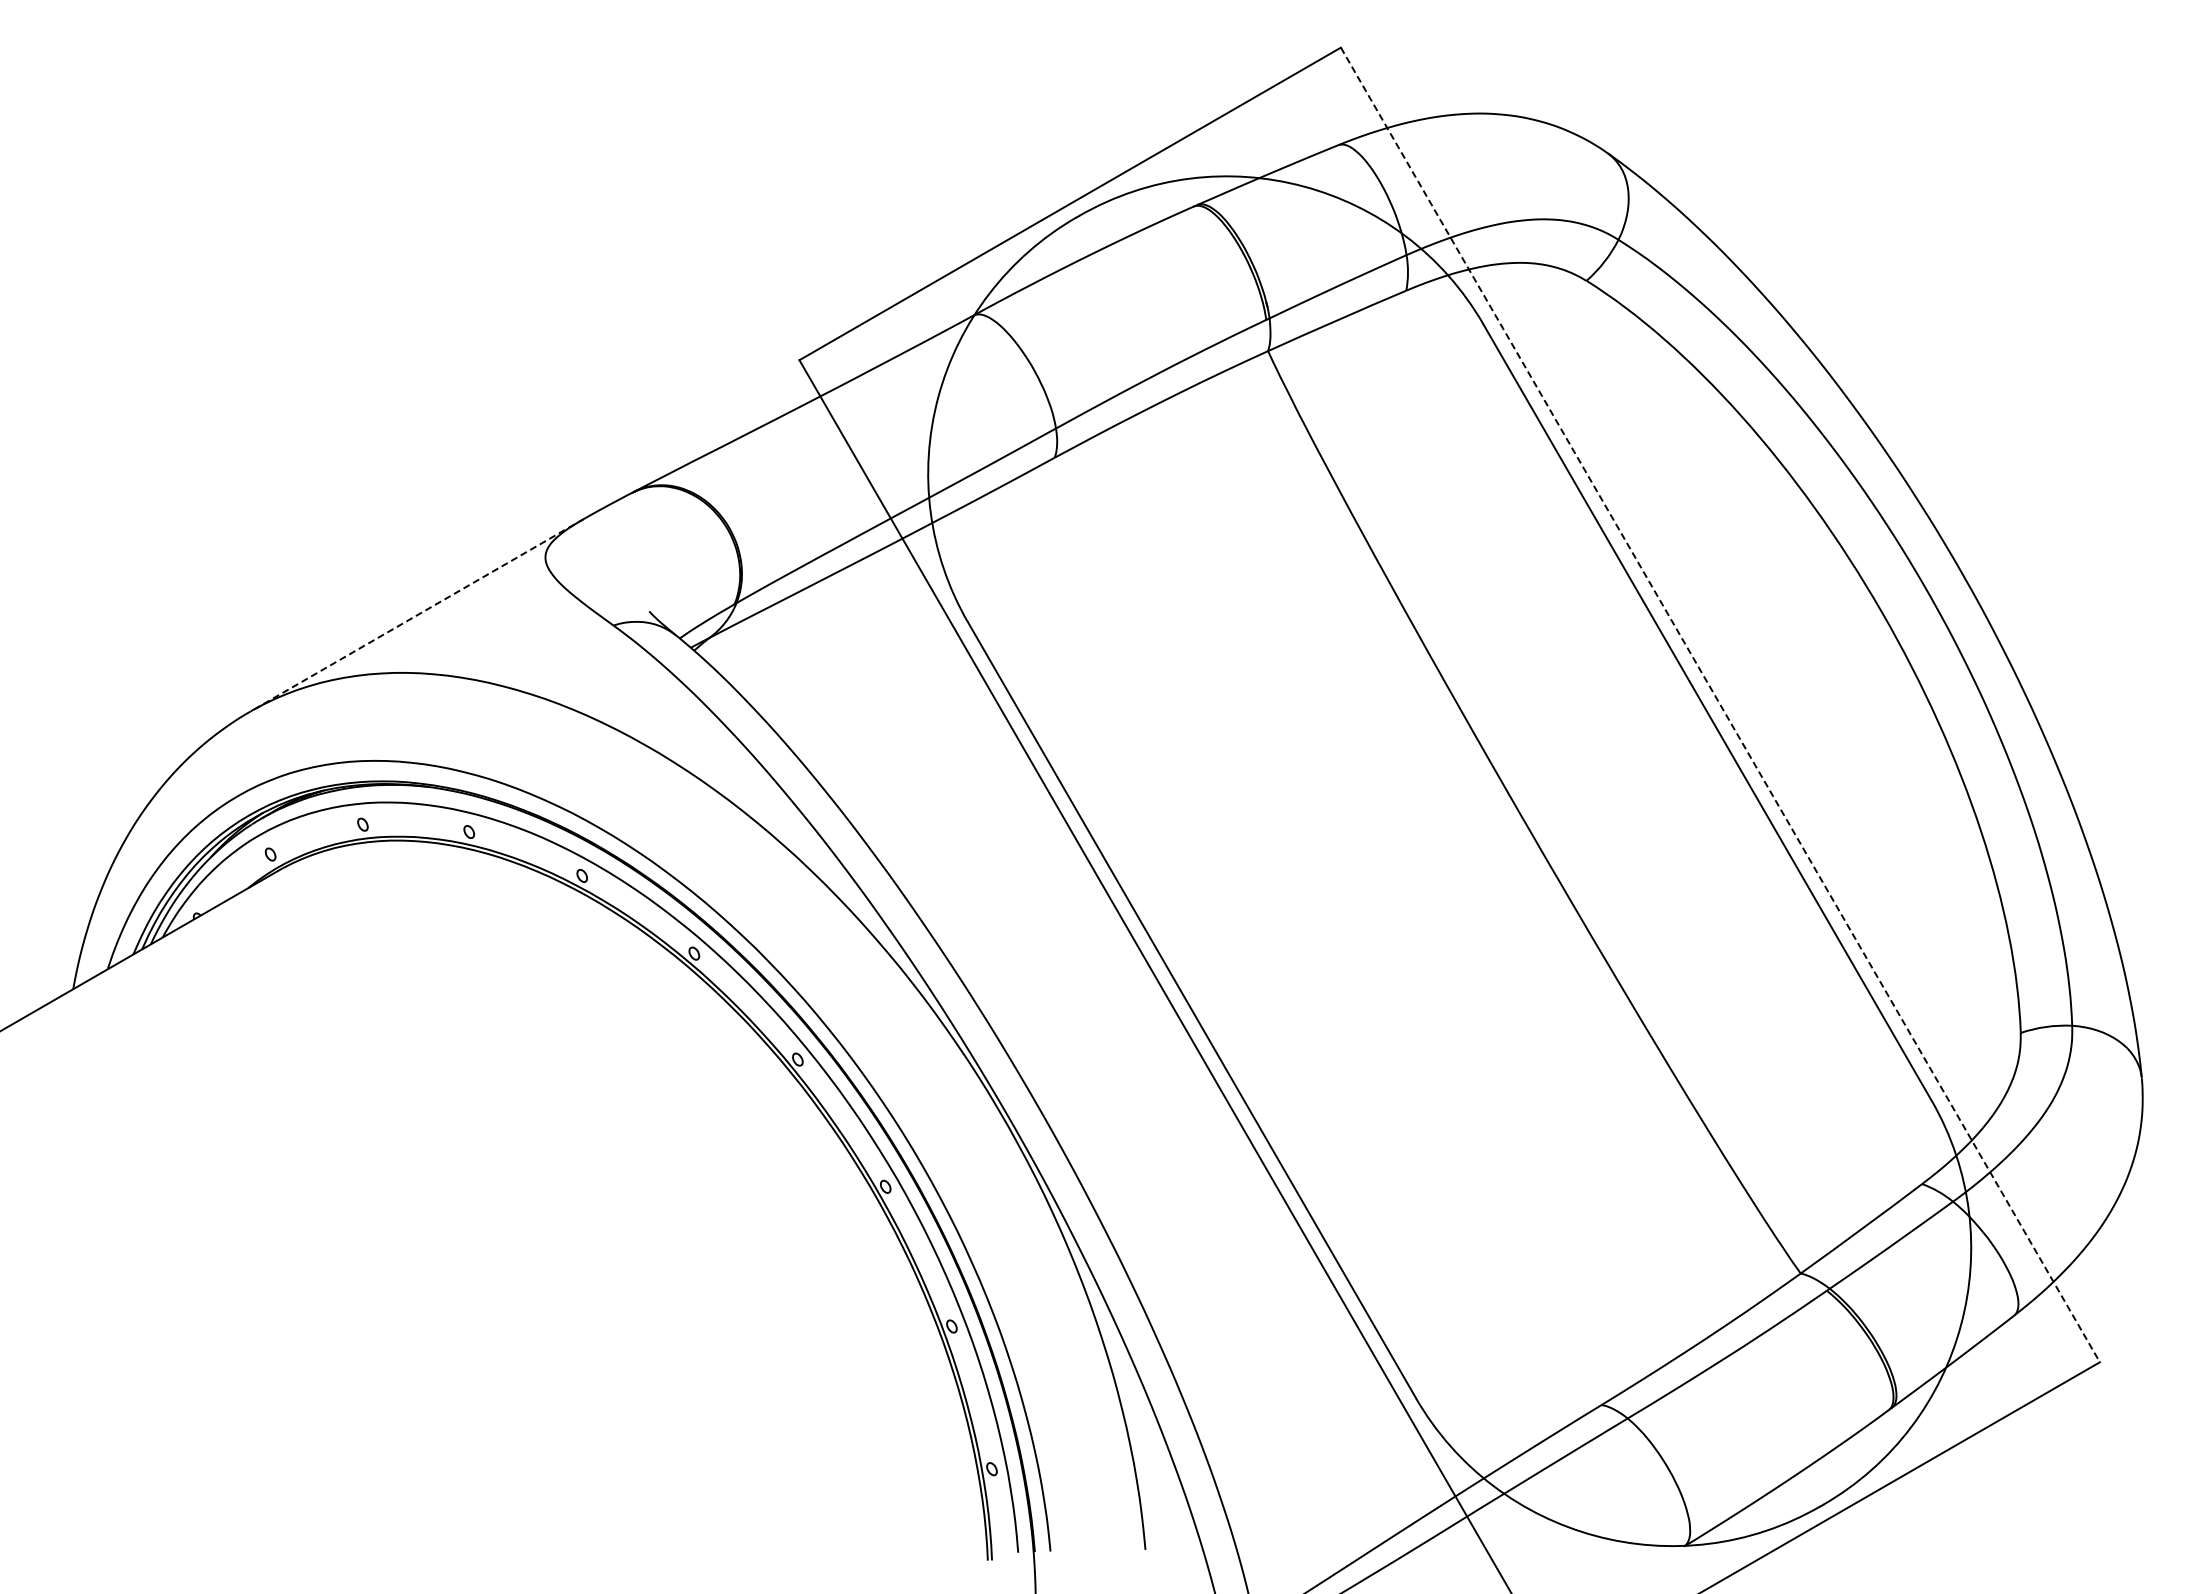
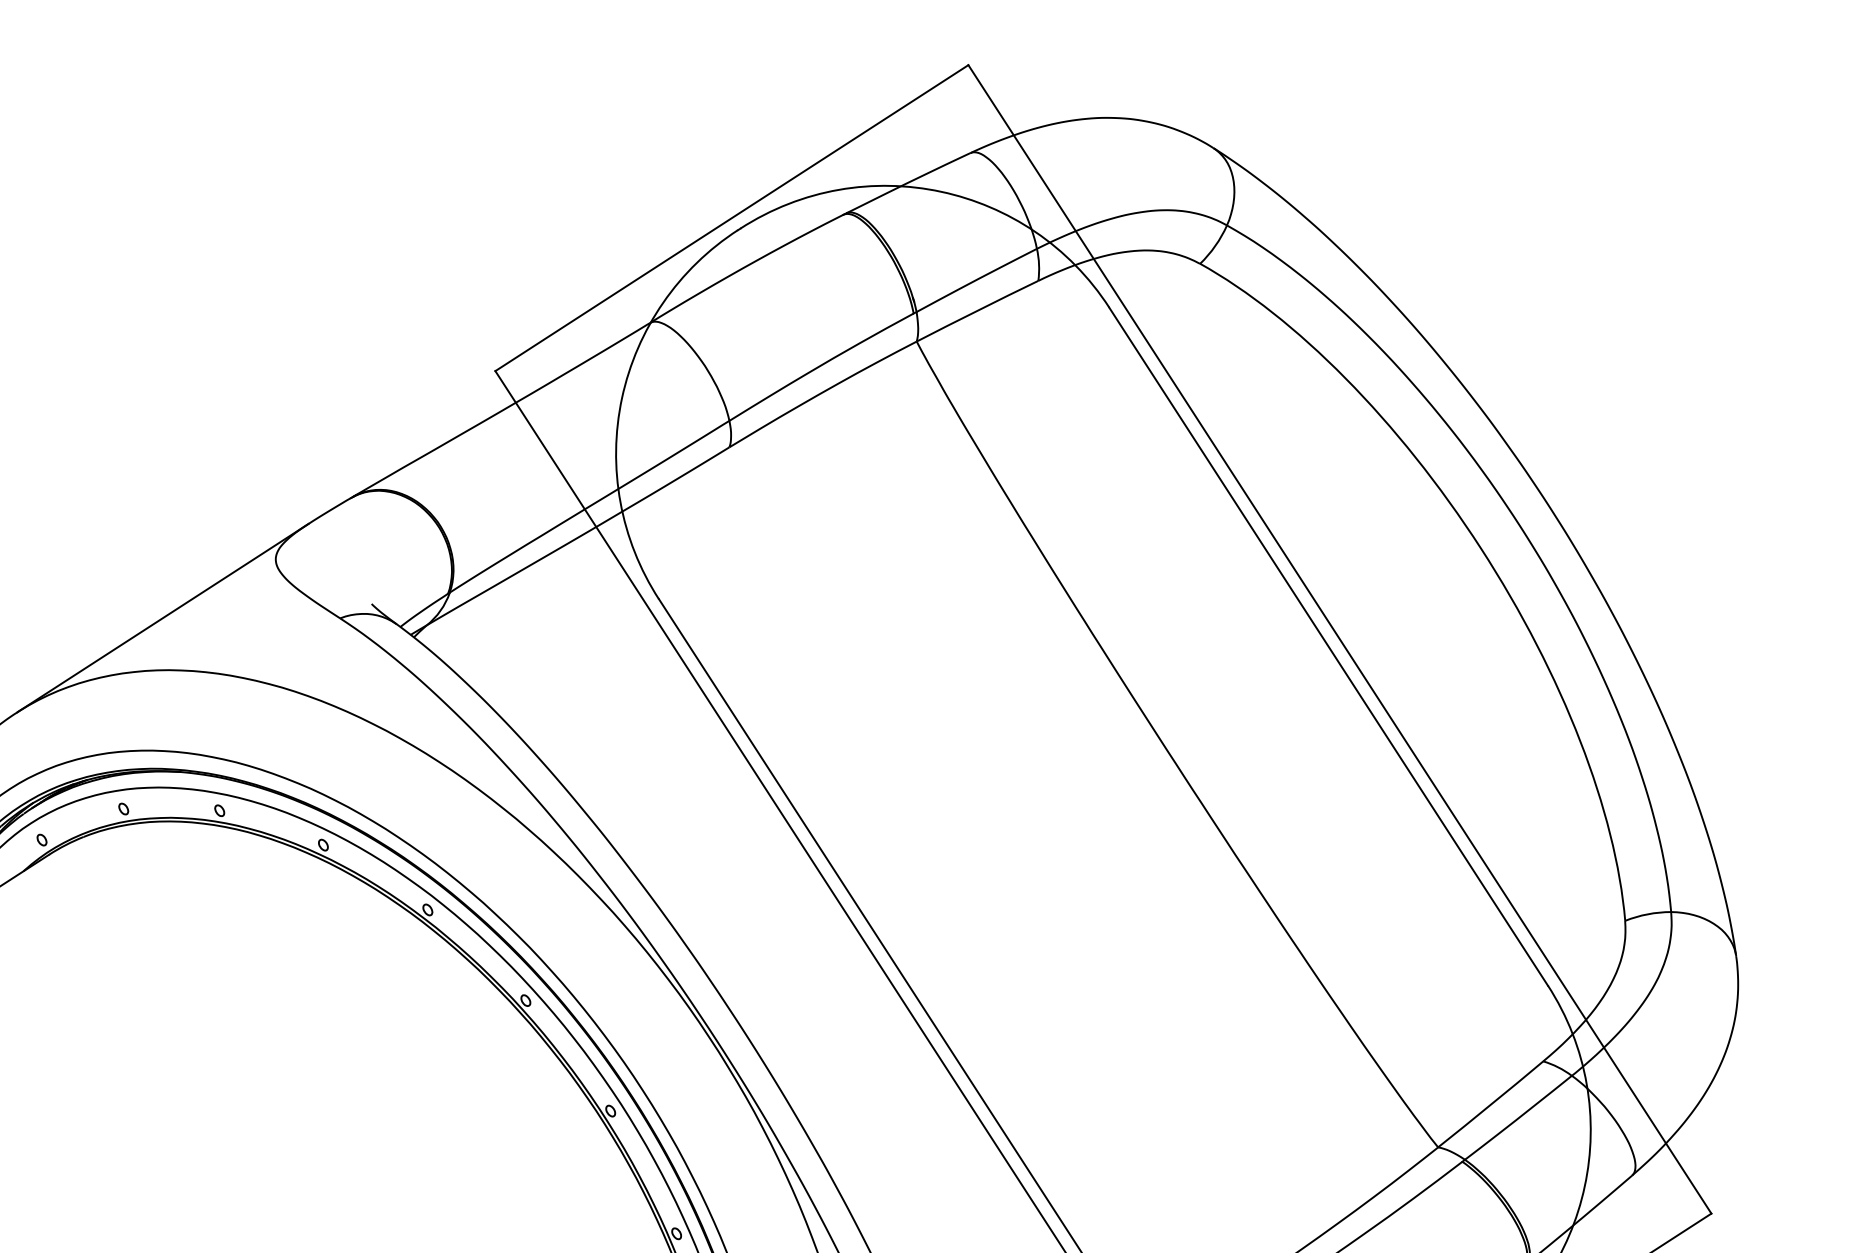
line: (417, 615) -> (163, 618), dashed -> solid
line: (1720, 704) -> (1339, 638), dashed -> solid

